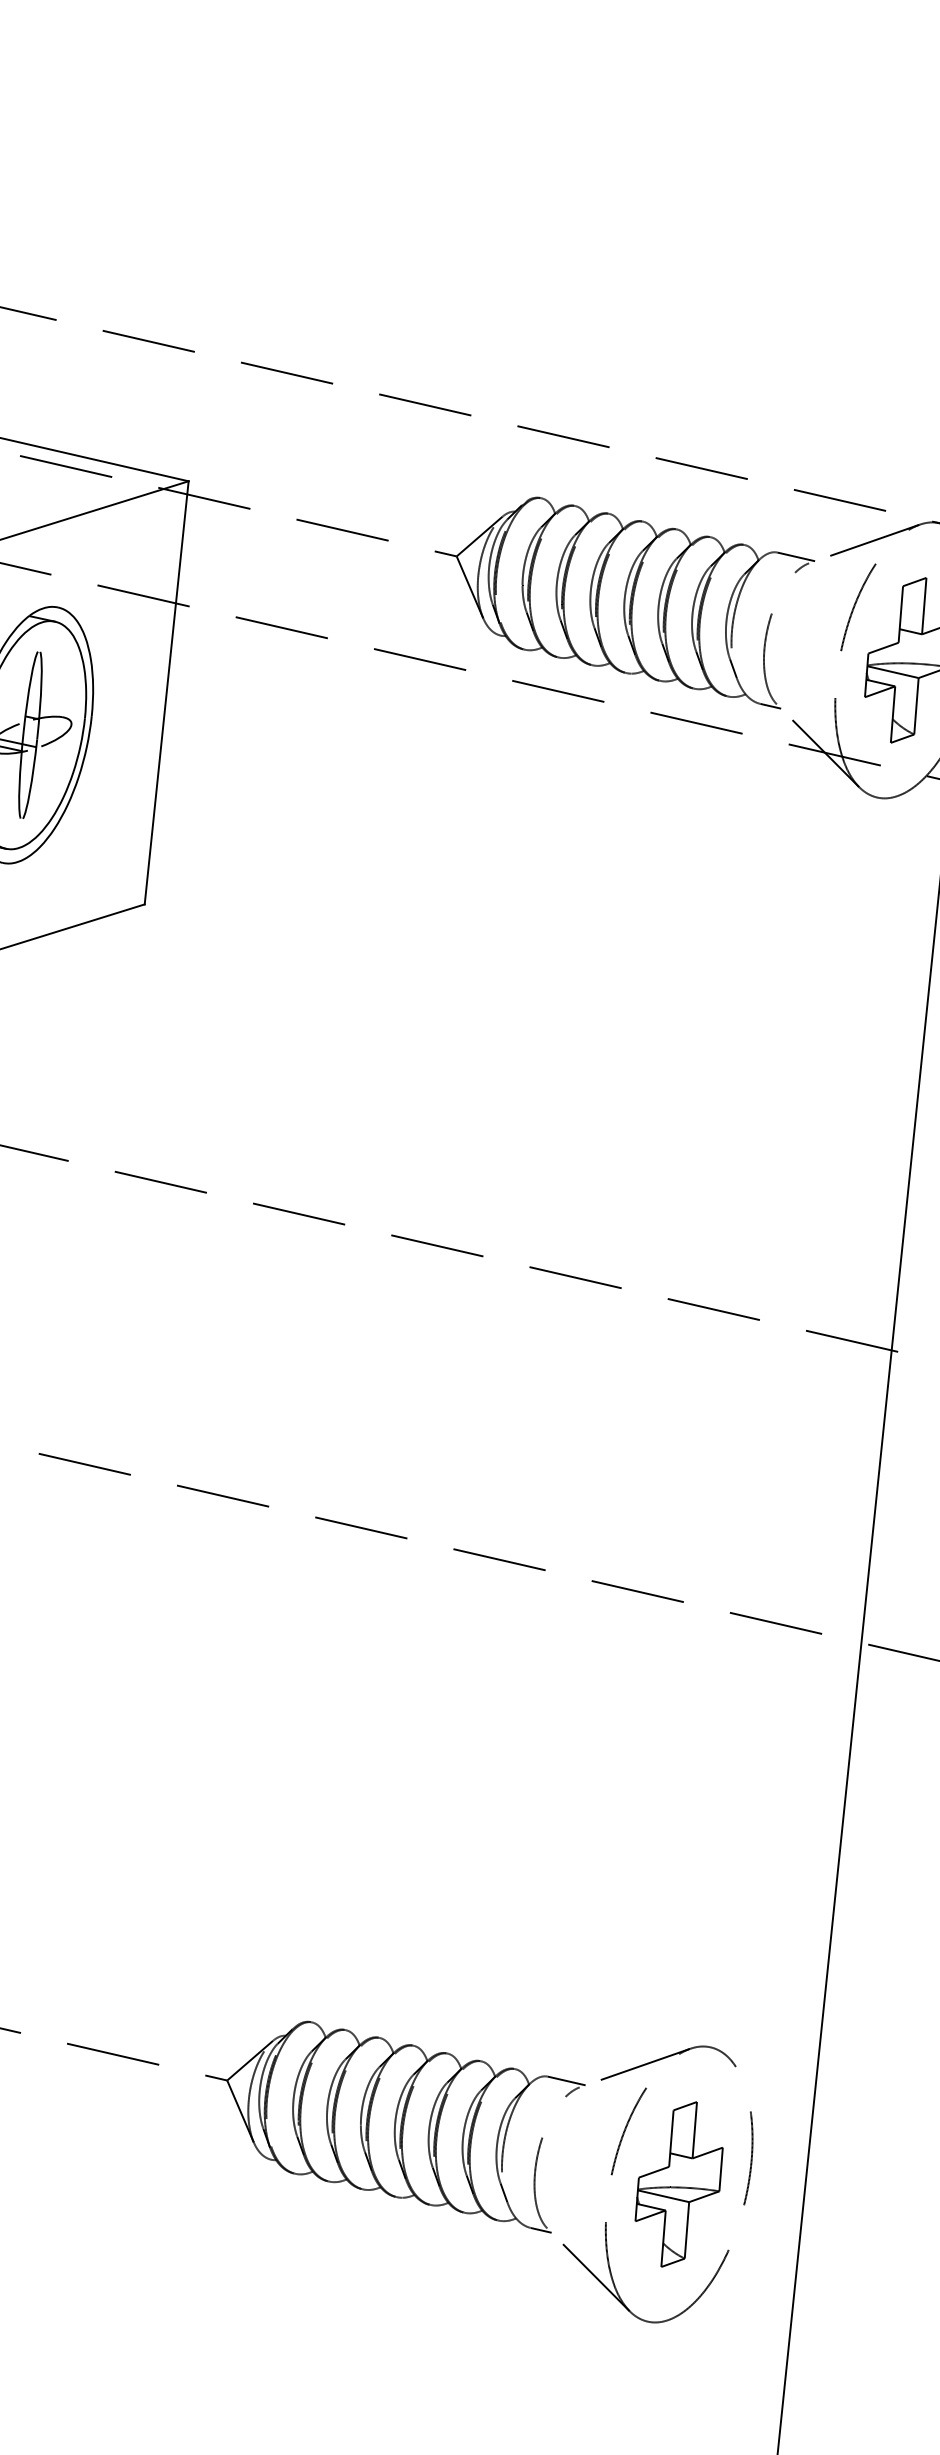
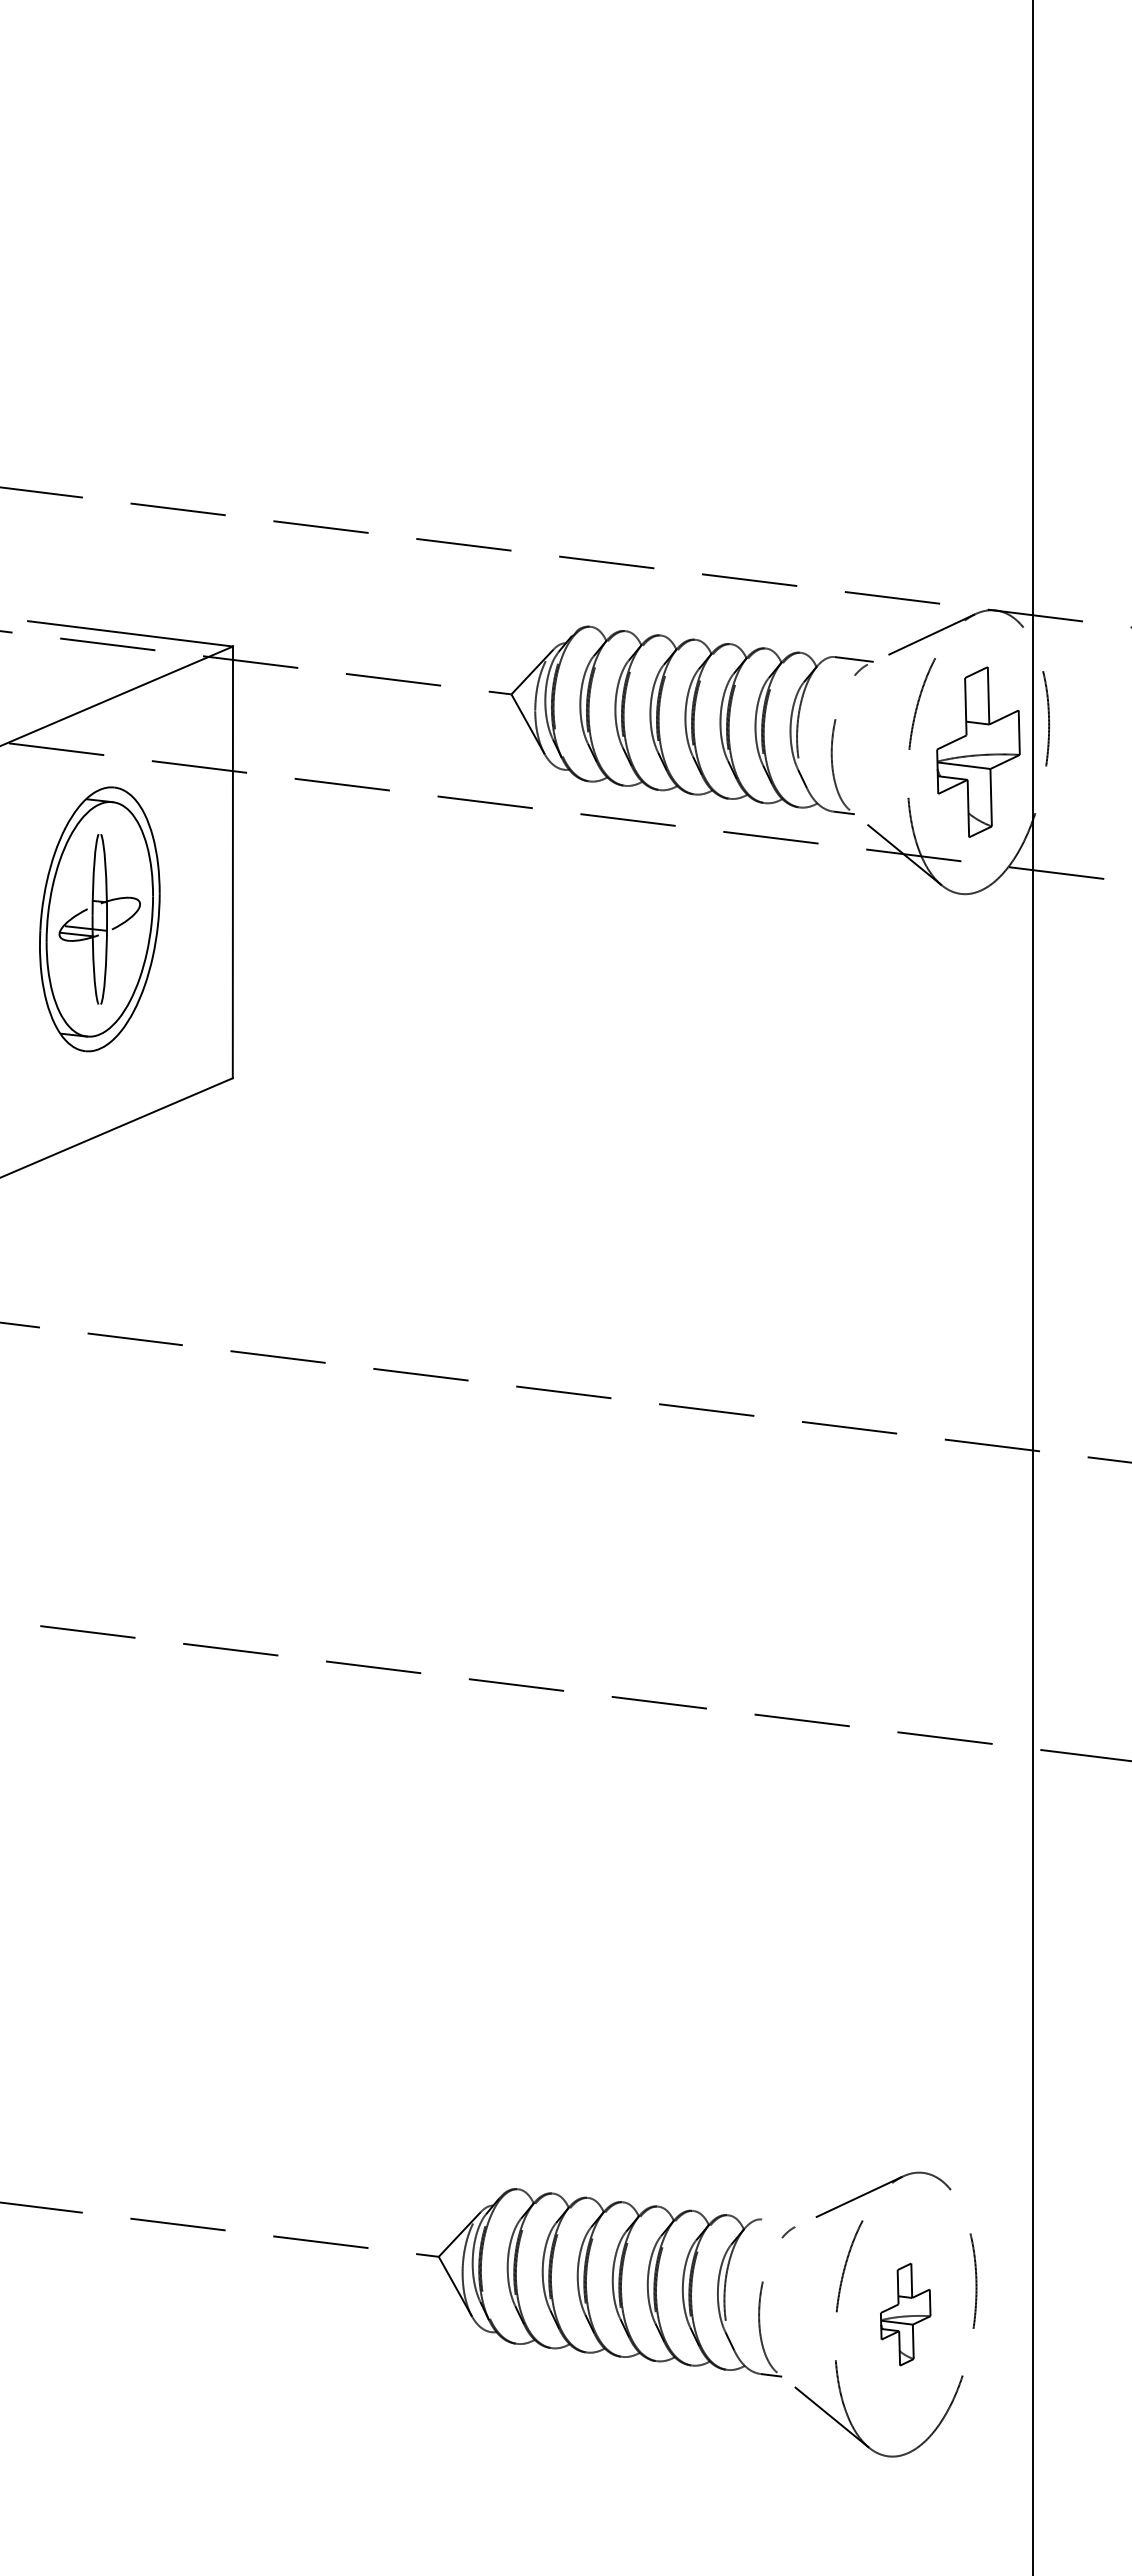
line: (566, 2080) -> (781, 2221), removed
part: (678, 2184) -> (905, 2314), size x0.6

